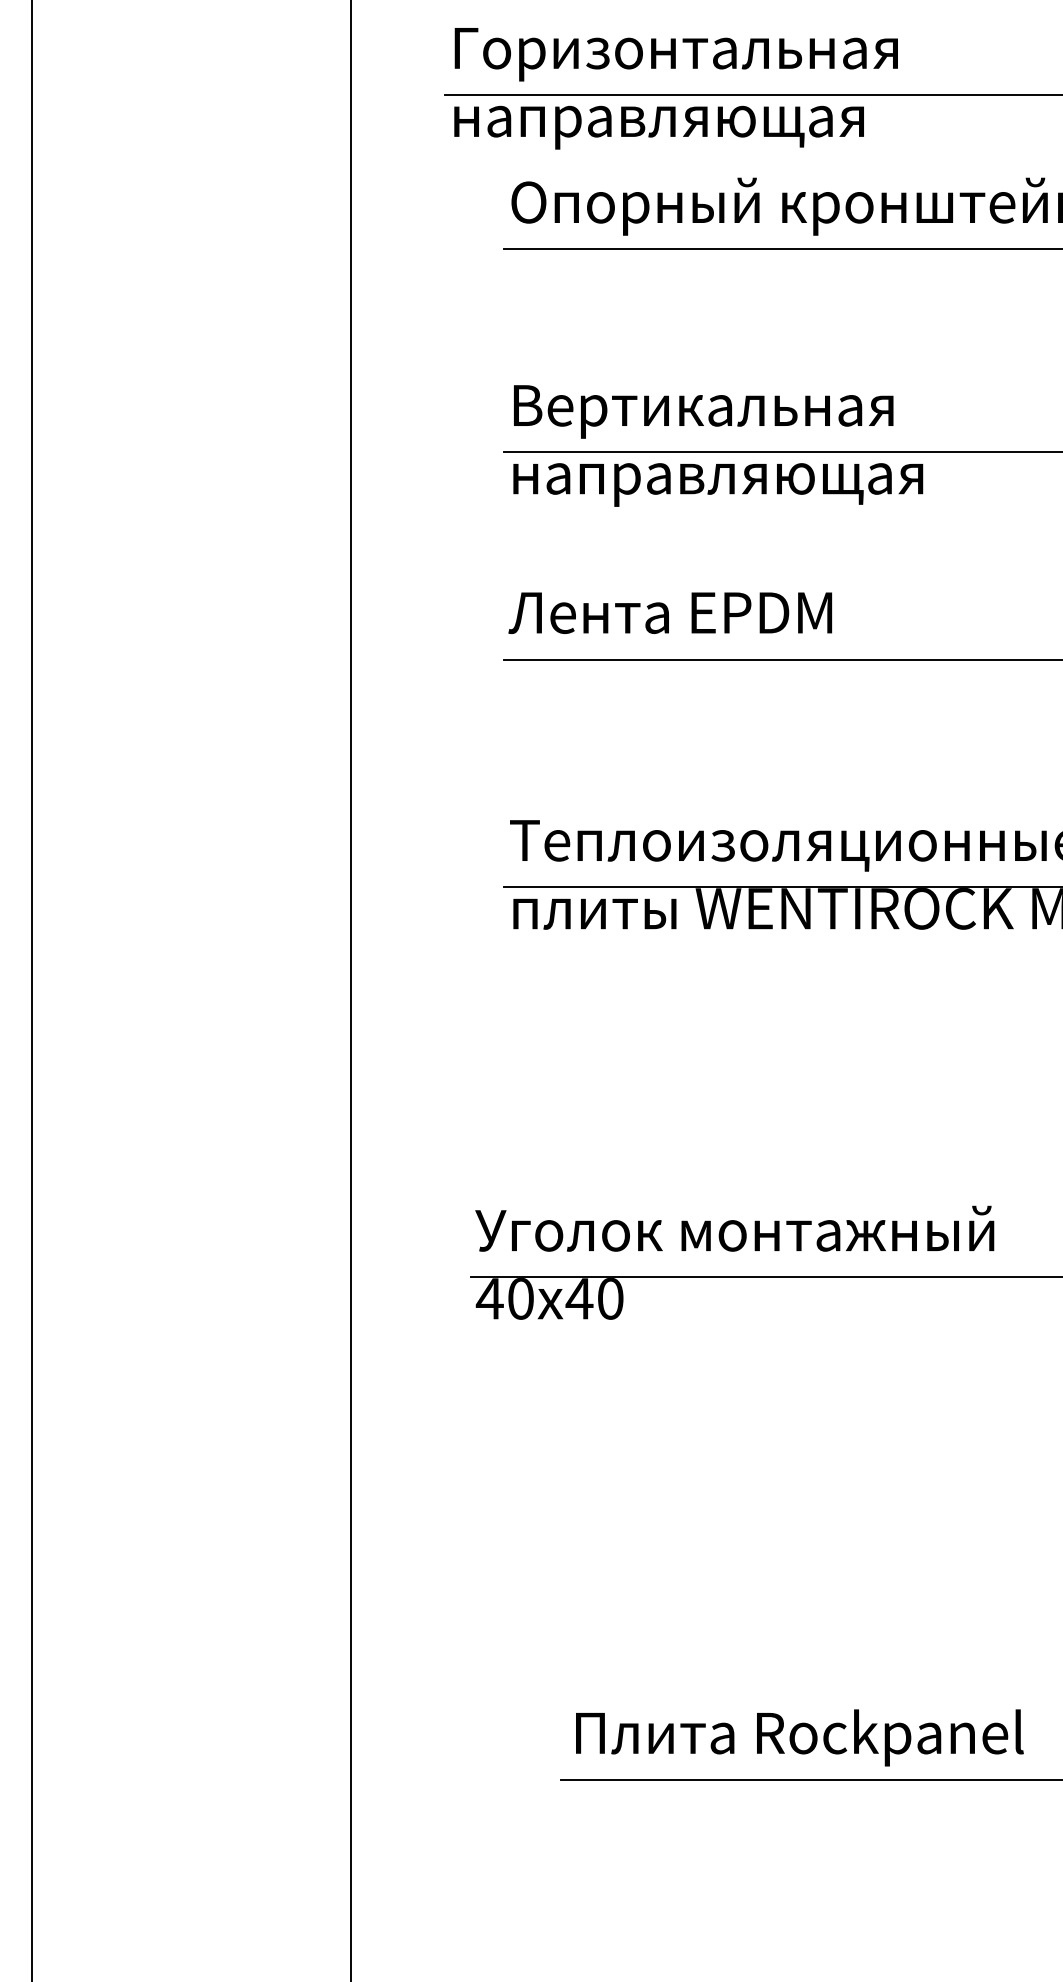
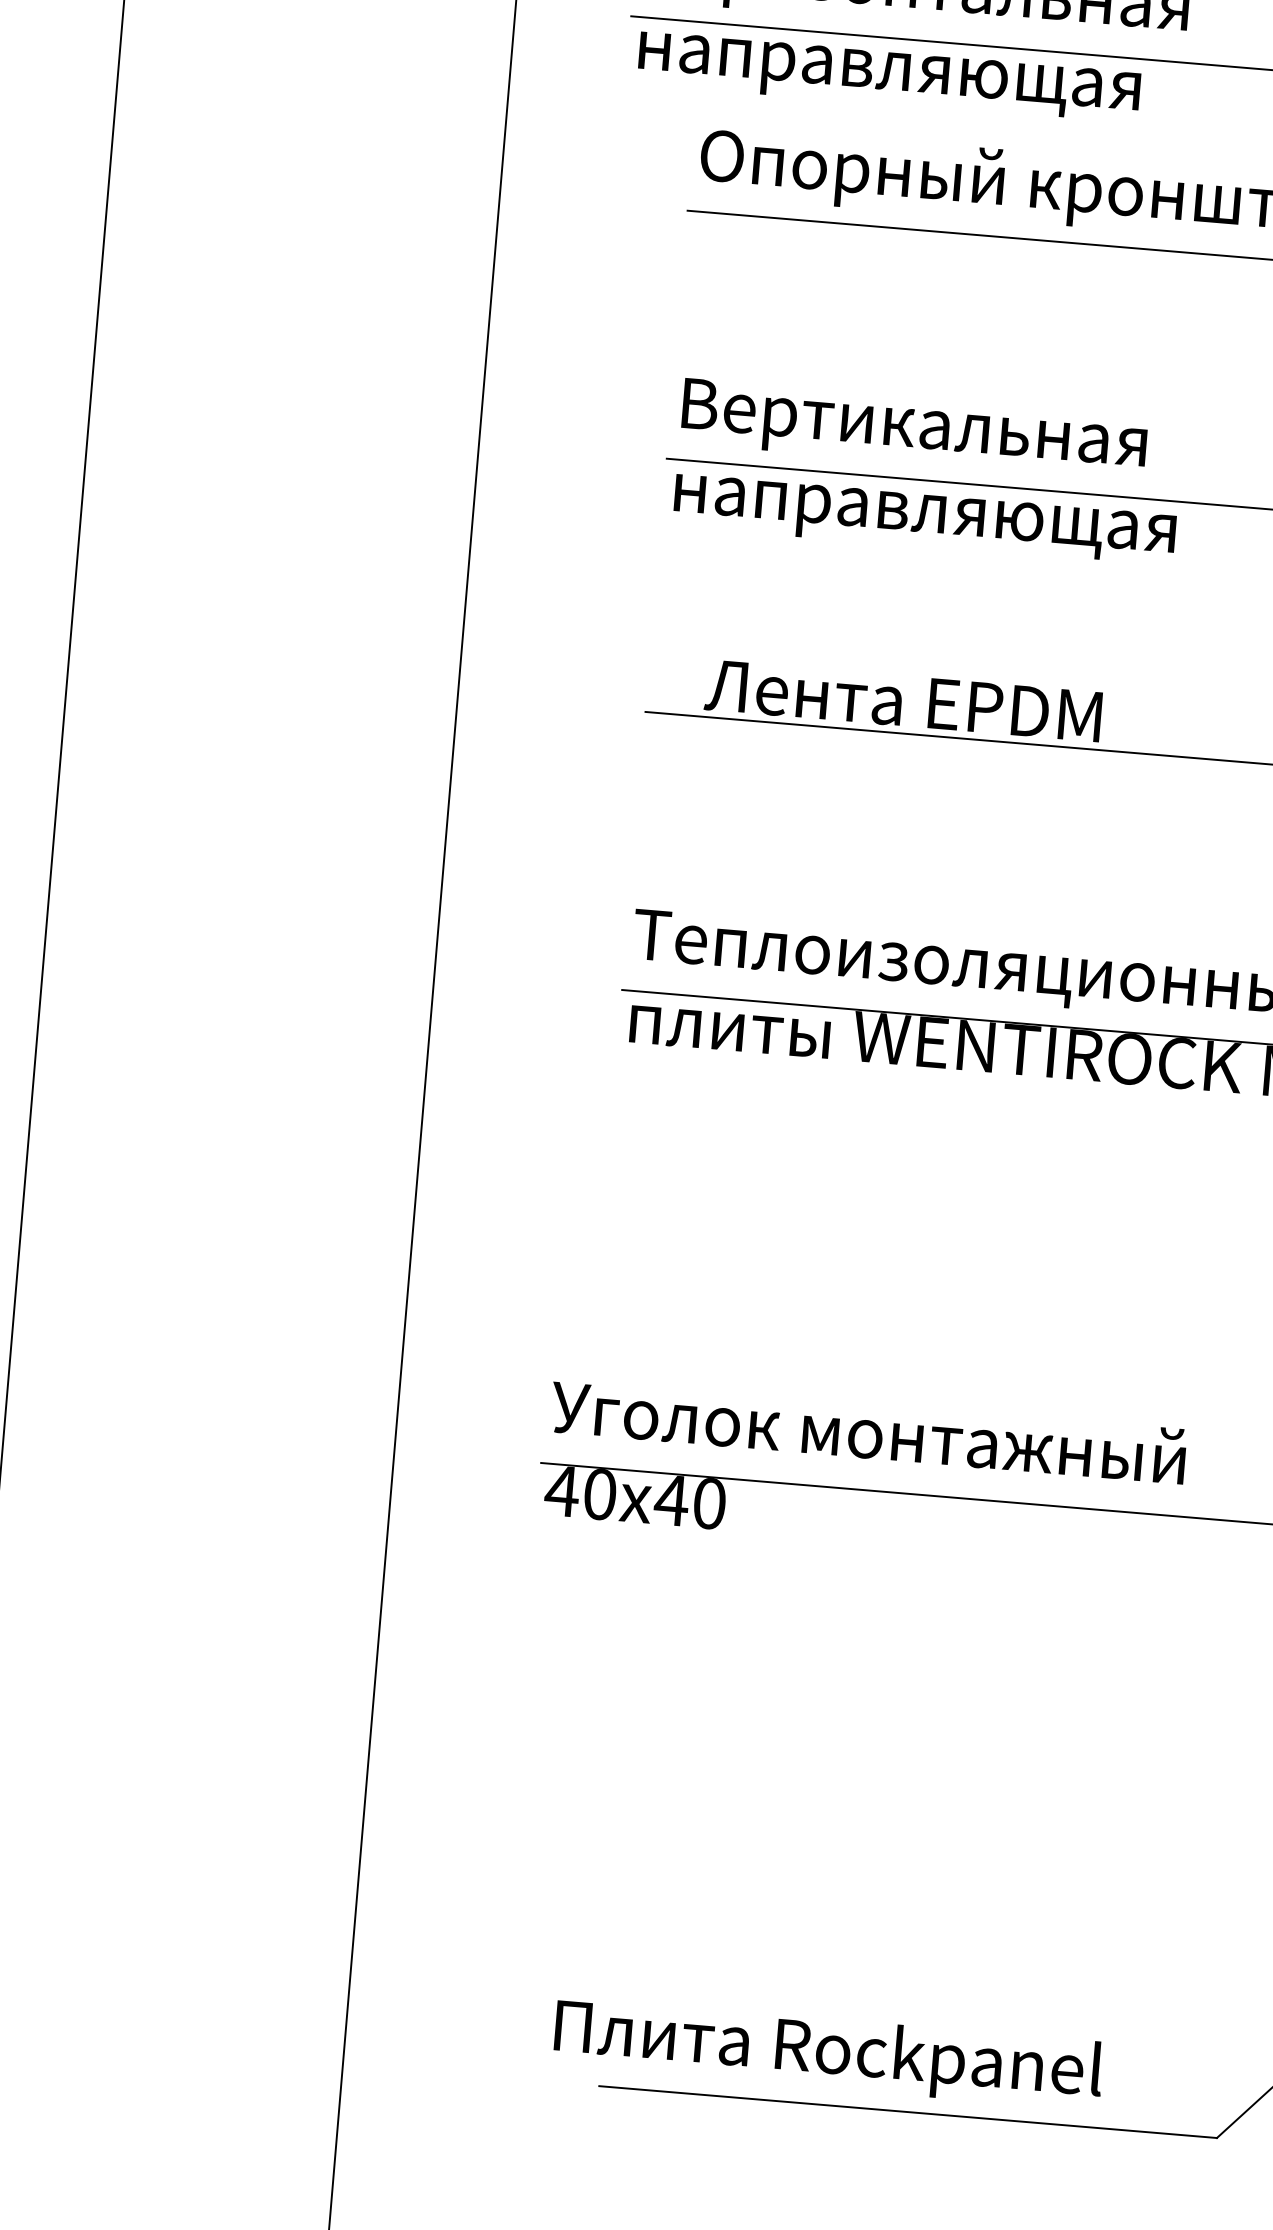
text: (670, 612) -> (903, 700), moved
text: (799, 1737) -> (828, 2053), moved

